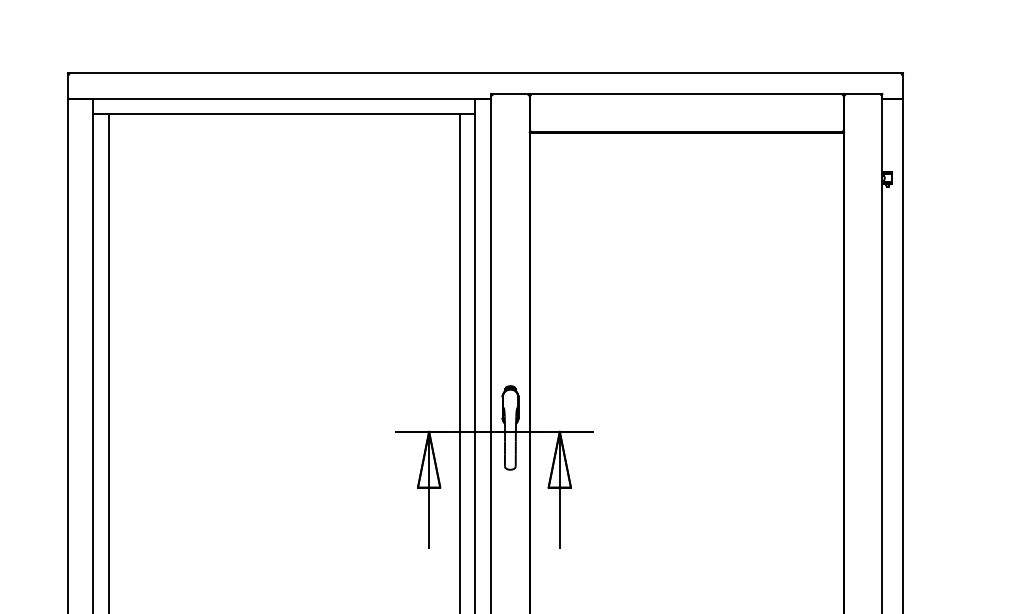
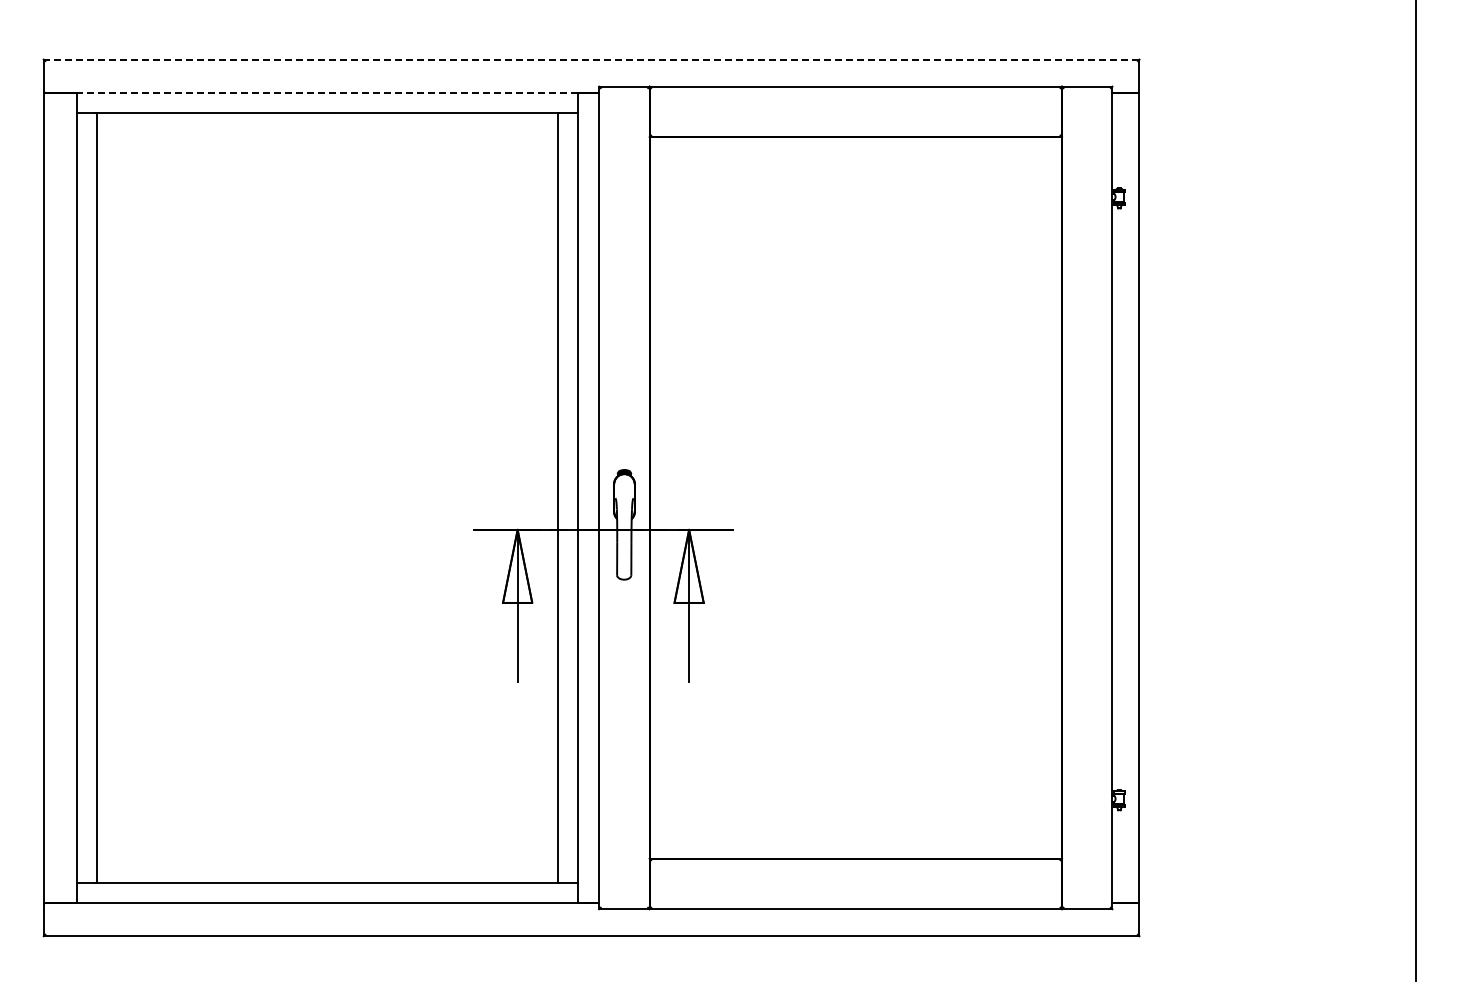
line: (485, 73) -> (591, 59), solid -> dashed
line: (284, 98) -> (327, 92), solid -> dashed

